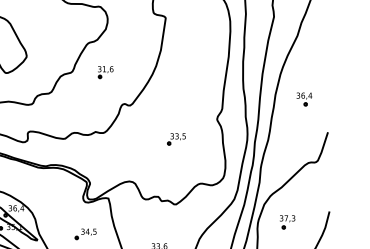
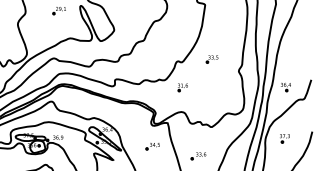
part: (105, 72) -> (182, 87), moved
part: (303, 99) -> (285, 87), moved
part: (175, 139) -> (211, 59), moved

